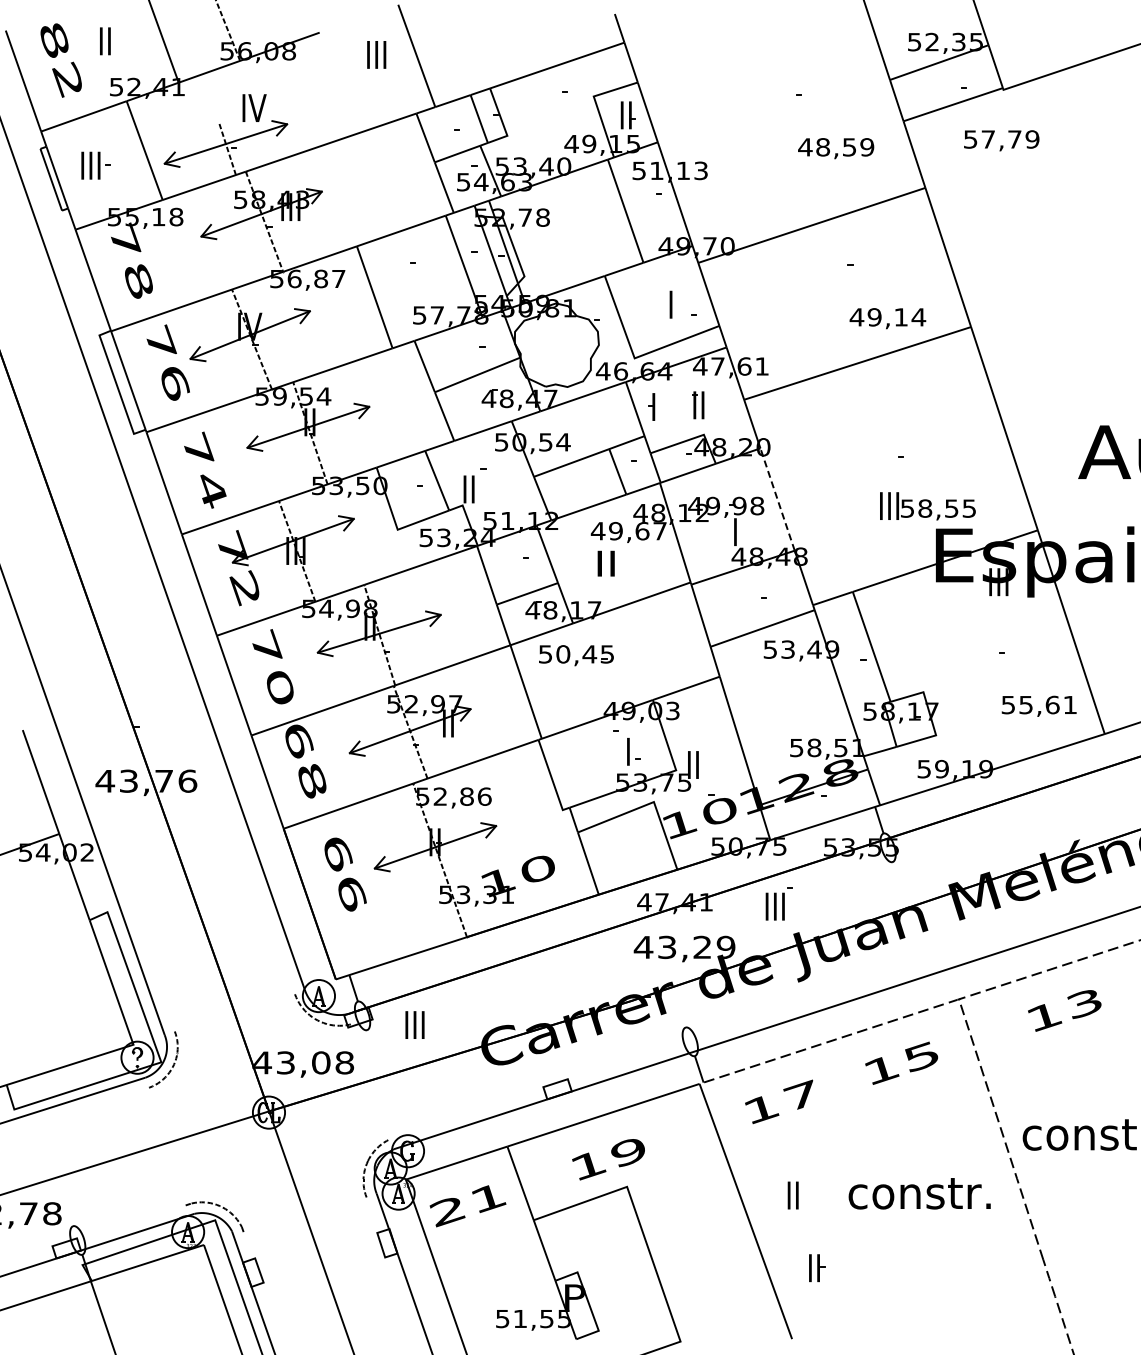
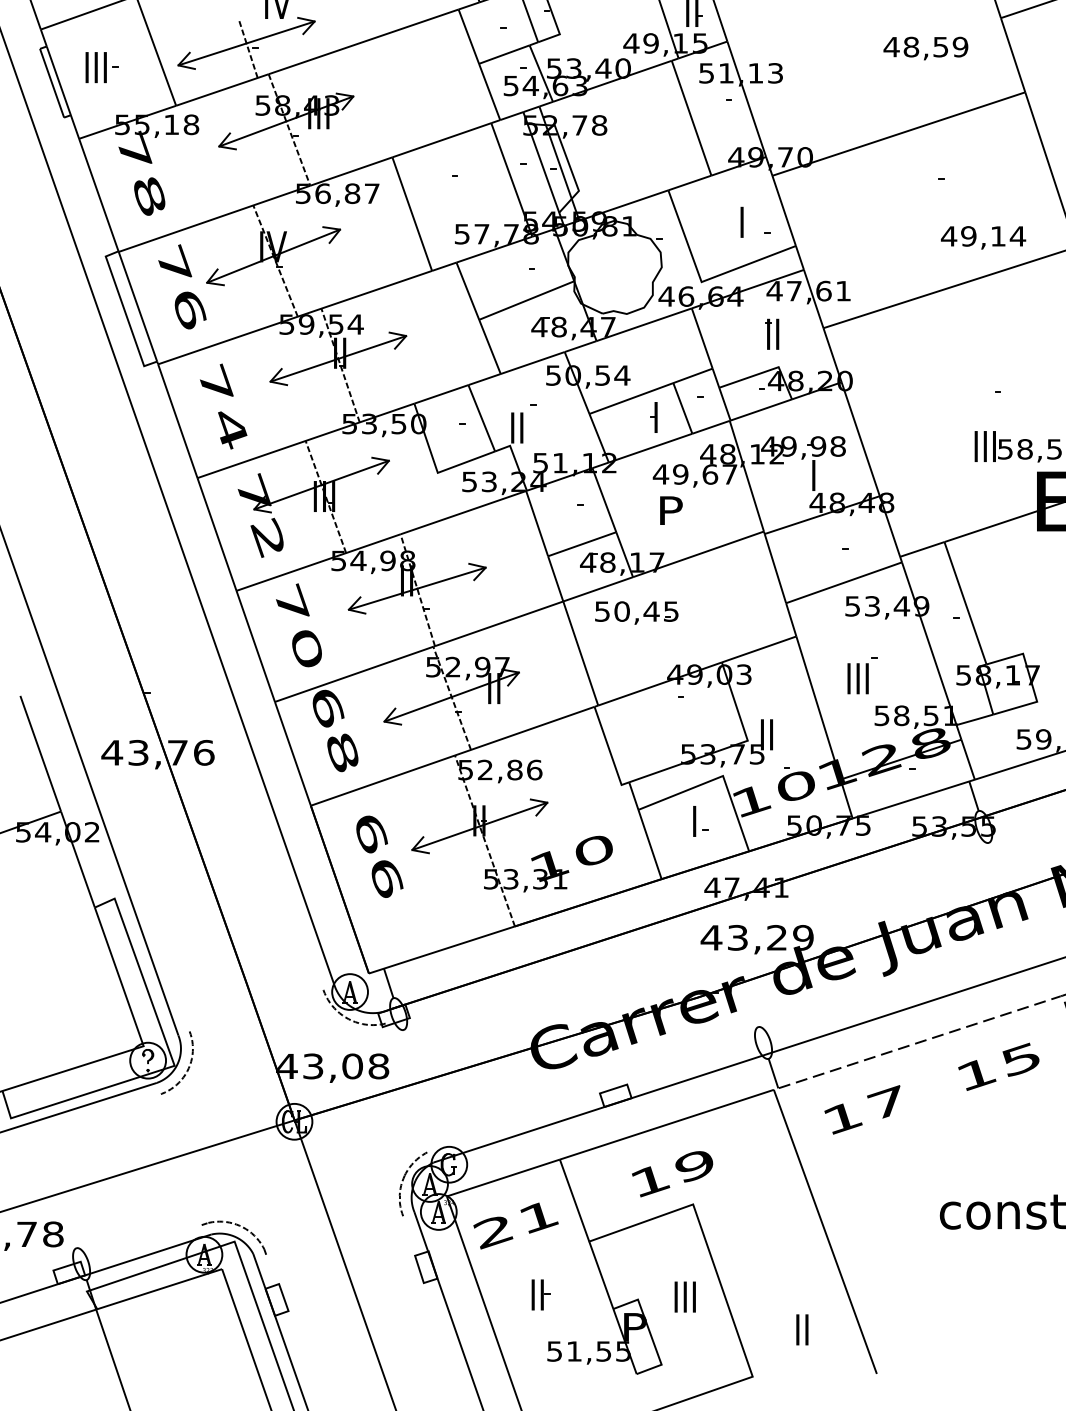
part: (651, 406) -> (653, 416), moved
line: (777, 499) -> (860, 439), dashed -> solid
text: (607, 563) -> (671, 510), II -> P
part: (633, 751) -> (700, 821), moved
part: (778, 903) -> (861, 675), moved
text: (414, 1024) -> (684, 1296), moved
text: (792, 1195) -> (801, 1329), moved
part: (817, 1268) -> (541, 1295), moved

